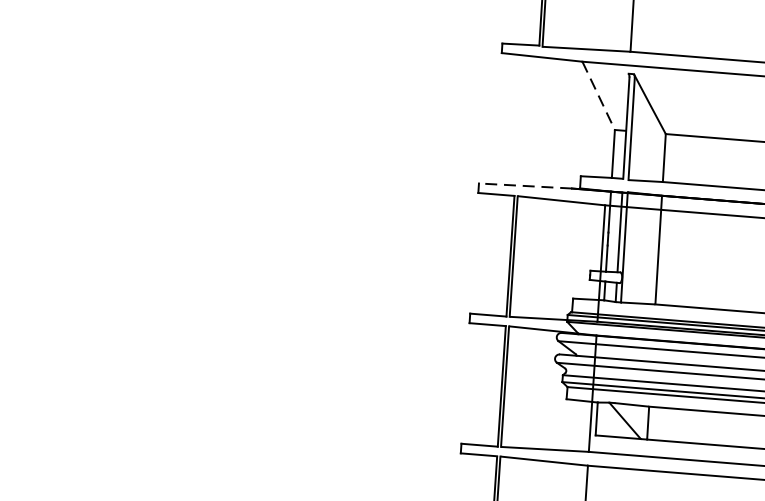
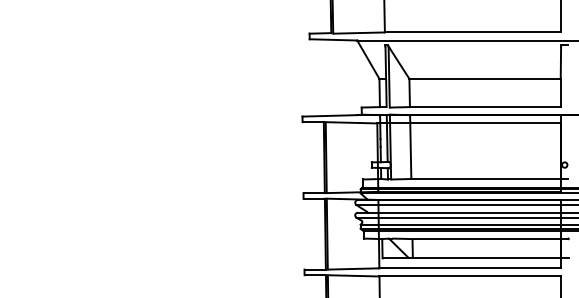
line: (598, 97) -> (368, 60), dashed -> solid
line: (525, 185) -> (329, 115), dashed -> solid

